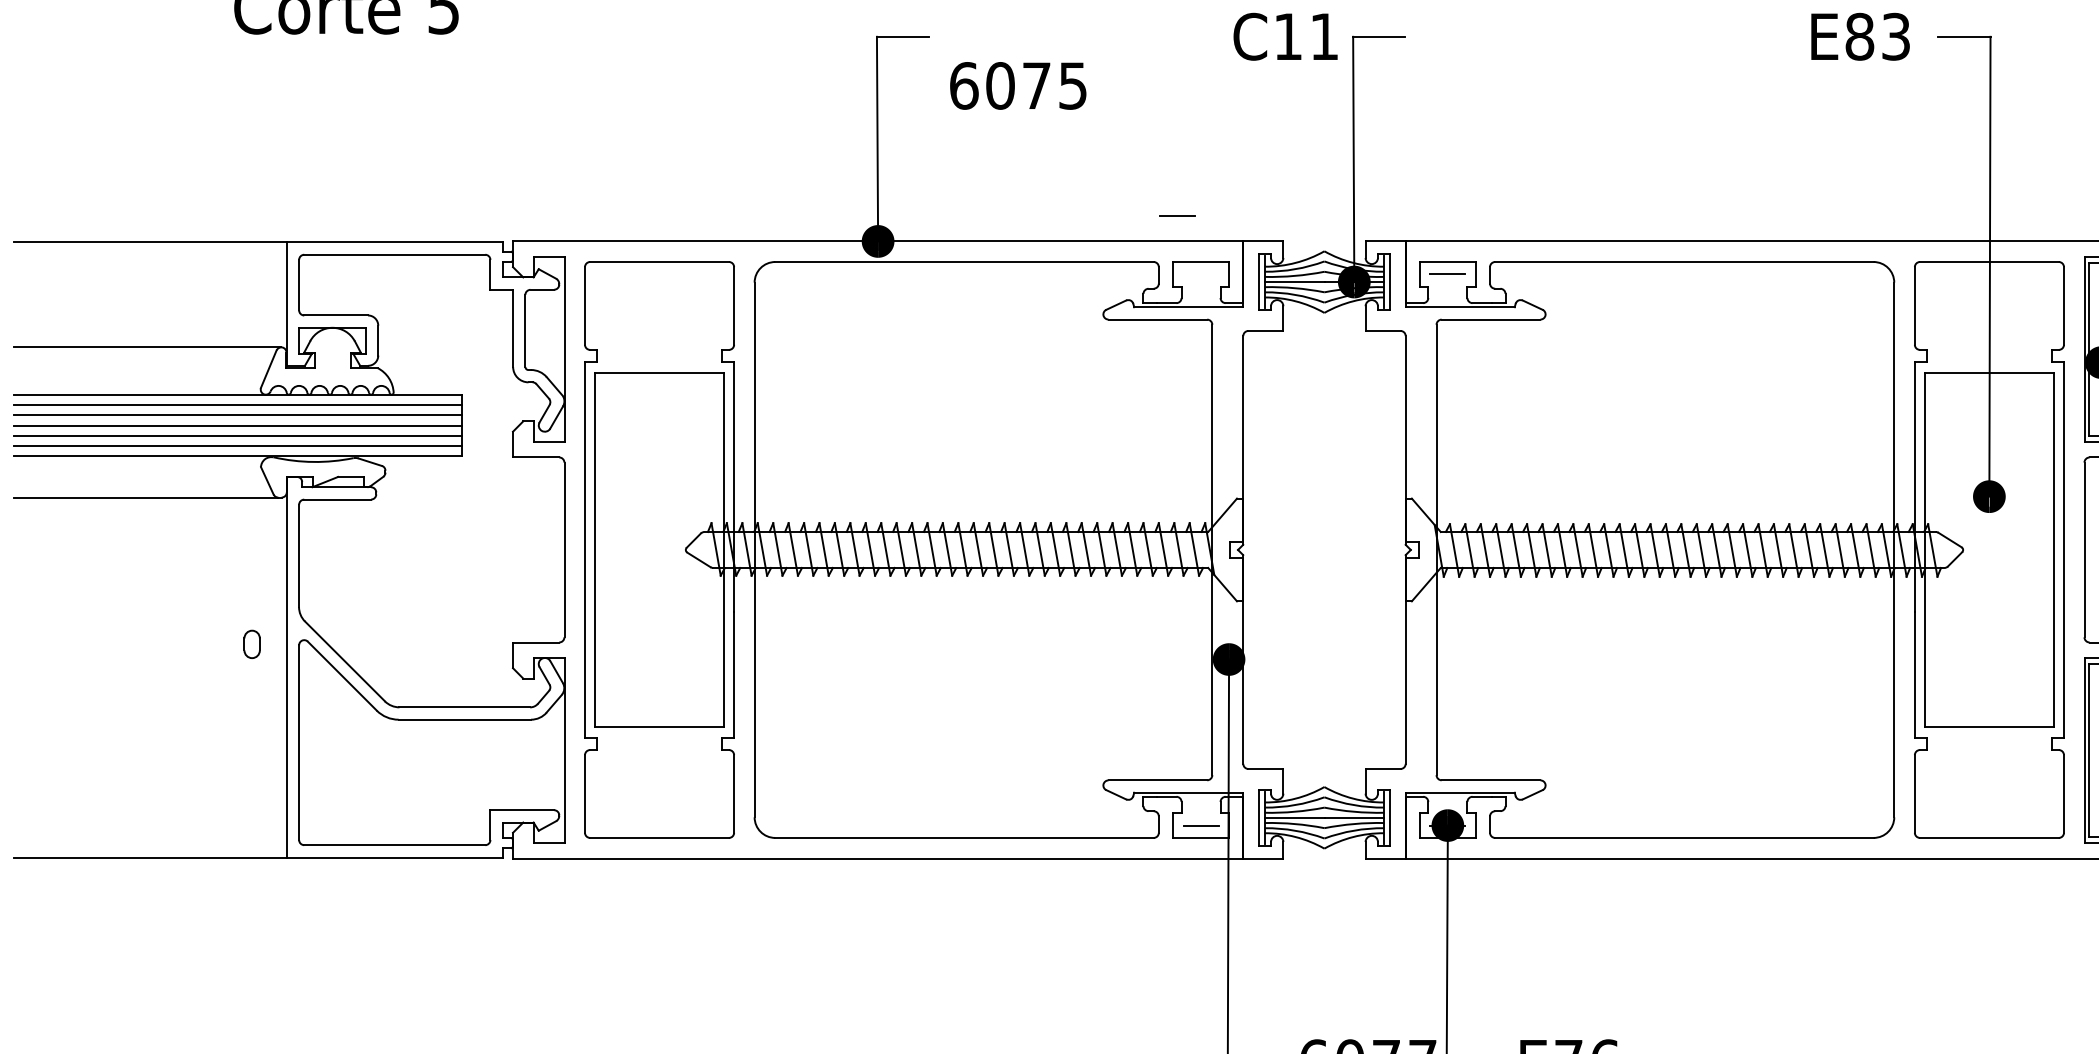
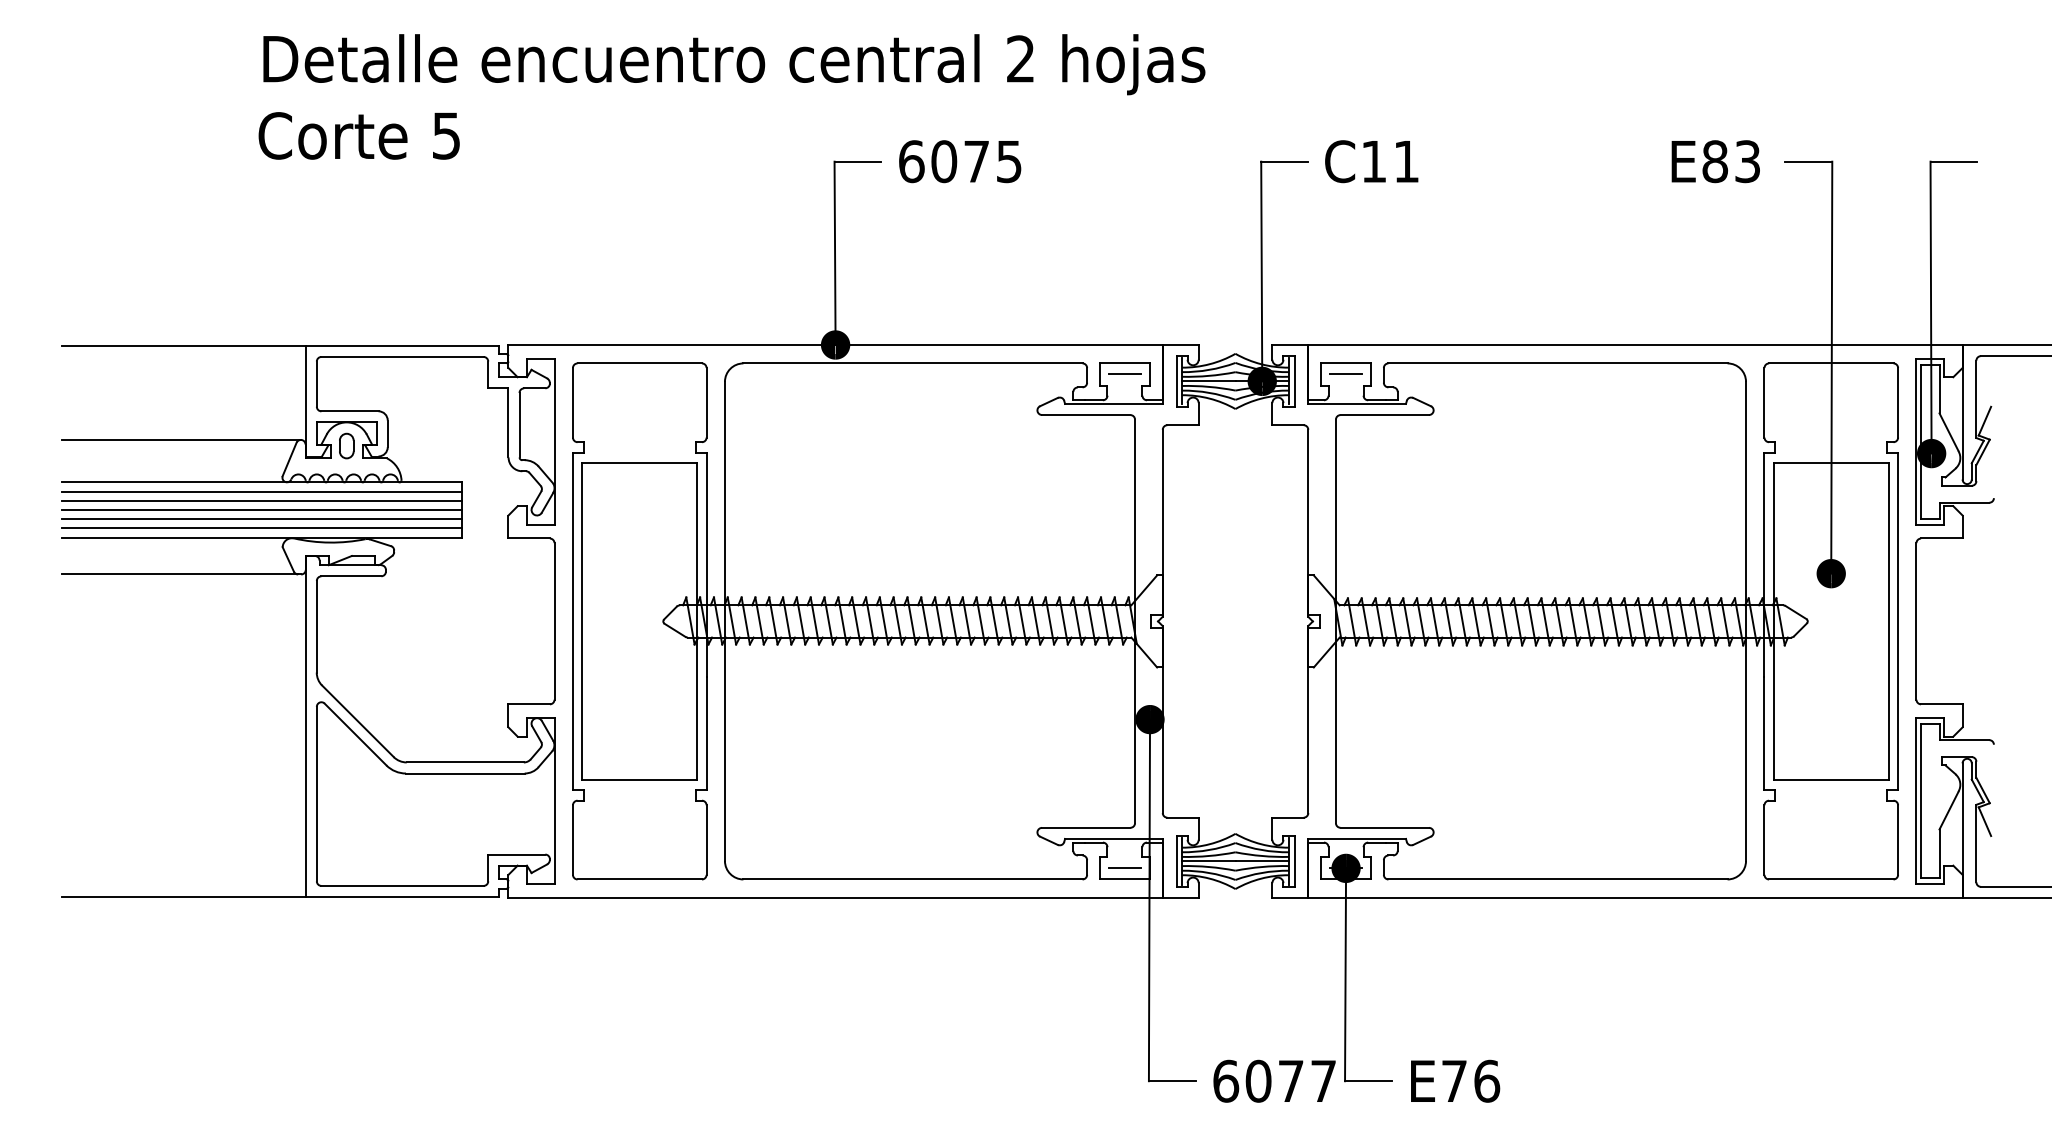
text: (1285, 36) -> (1371, 161), moved
text: (1018, 85) -> (960, 161), moved
line: (1177, 215) -> (1124, 373), moved
part: (251, 643) -> (346, 445), moved

